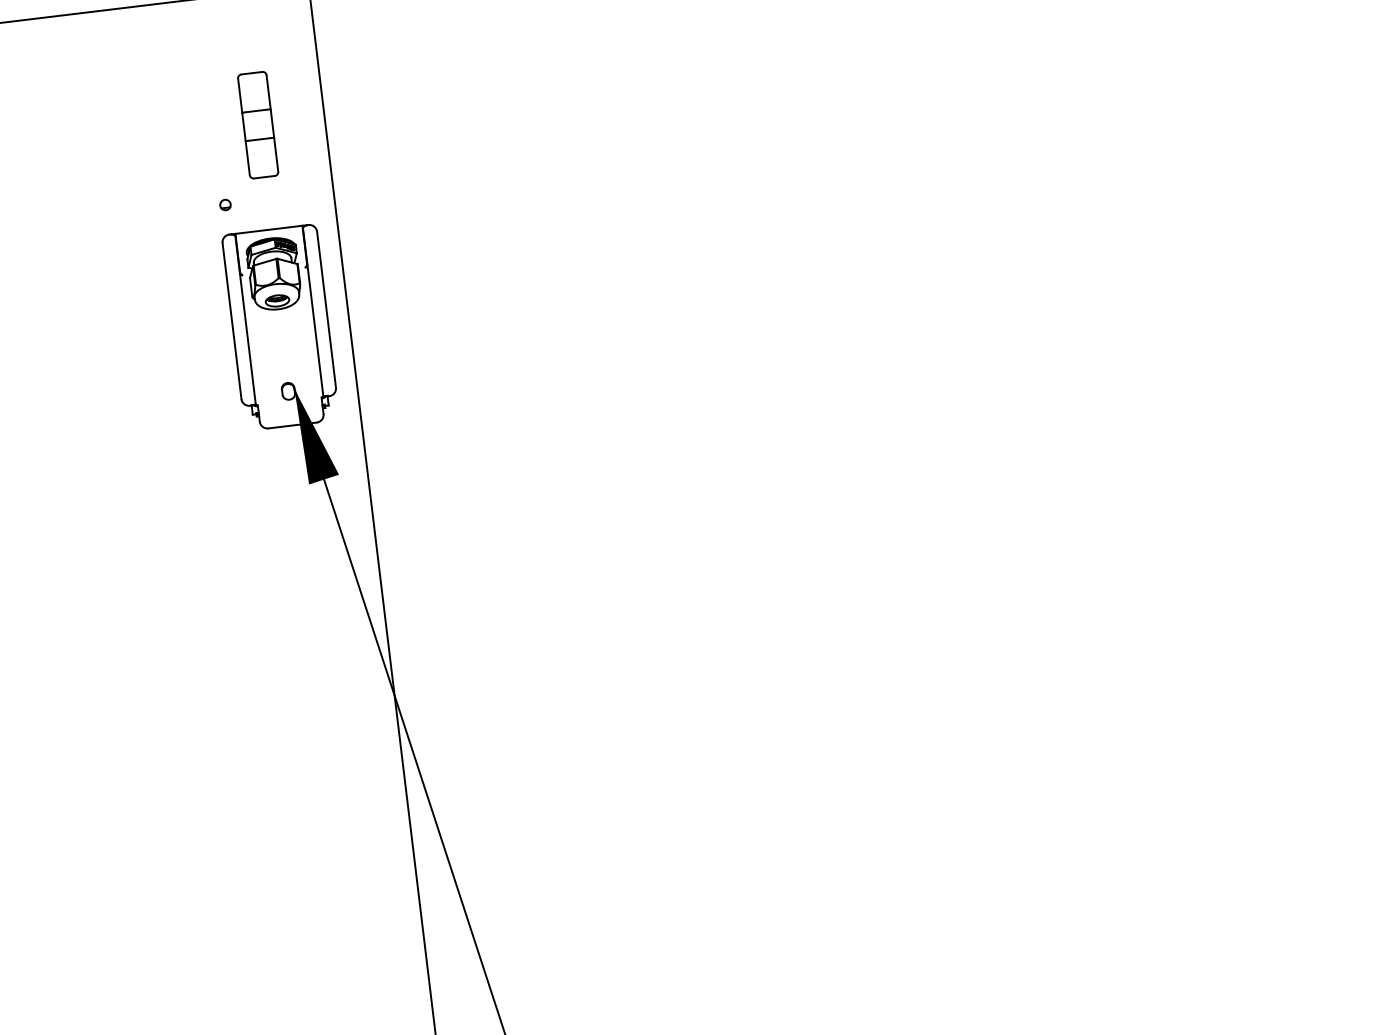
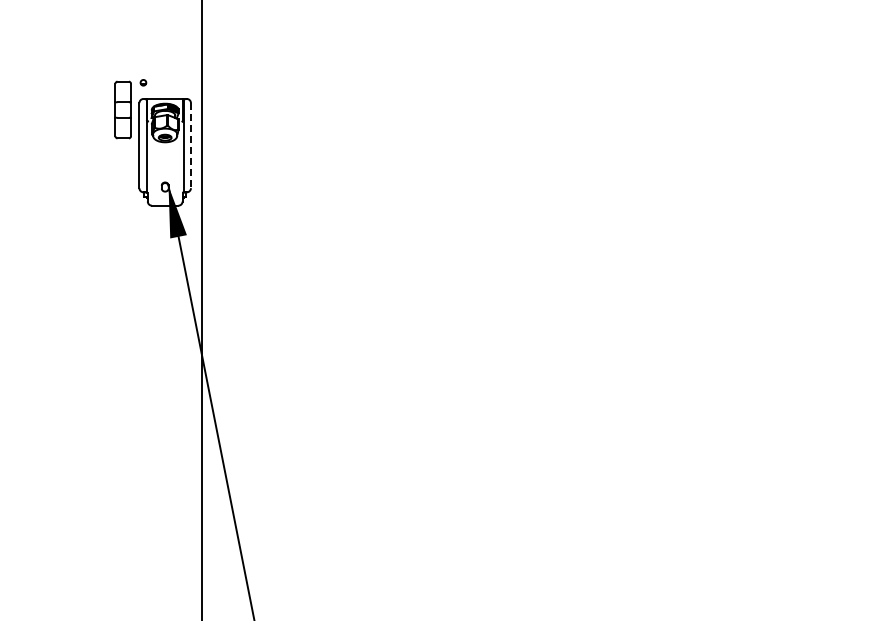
part: (256, 124) -> (122, 109), moved
line: (325, 309) -> (190, 145), solid -> dashed

